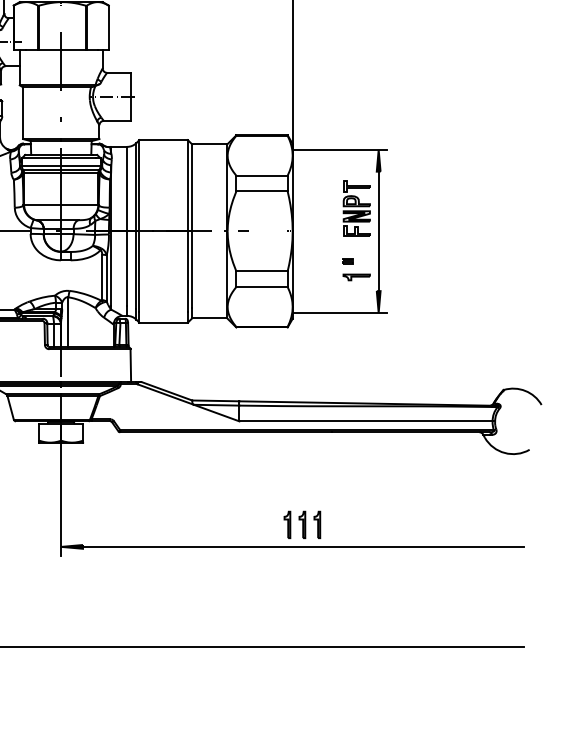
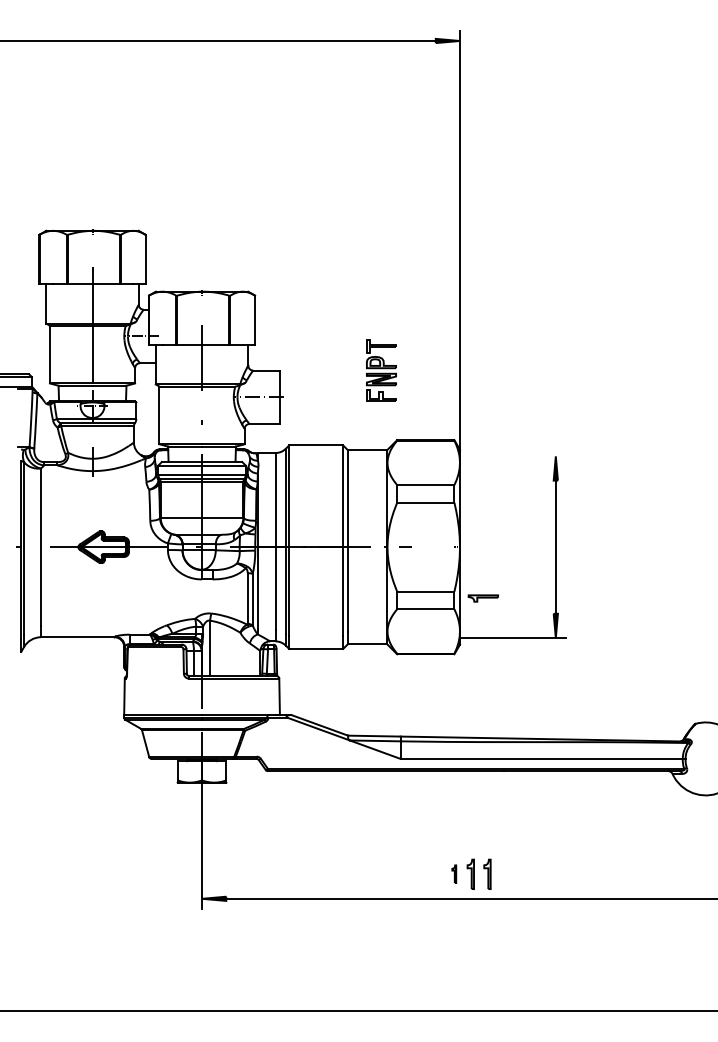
line: (340, 150) -> (513, 456), removed
part: (356, 208) -> (381, 370), moved
part: (347, 261) -> (521, 580), removed
part: (355, 277) -> (482, 598), moved
part: (287, 524) -> (454, 873), size x0.6

